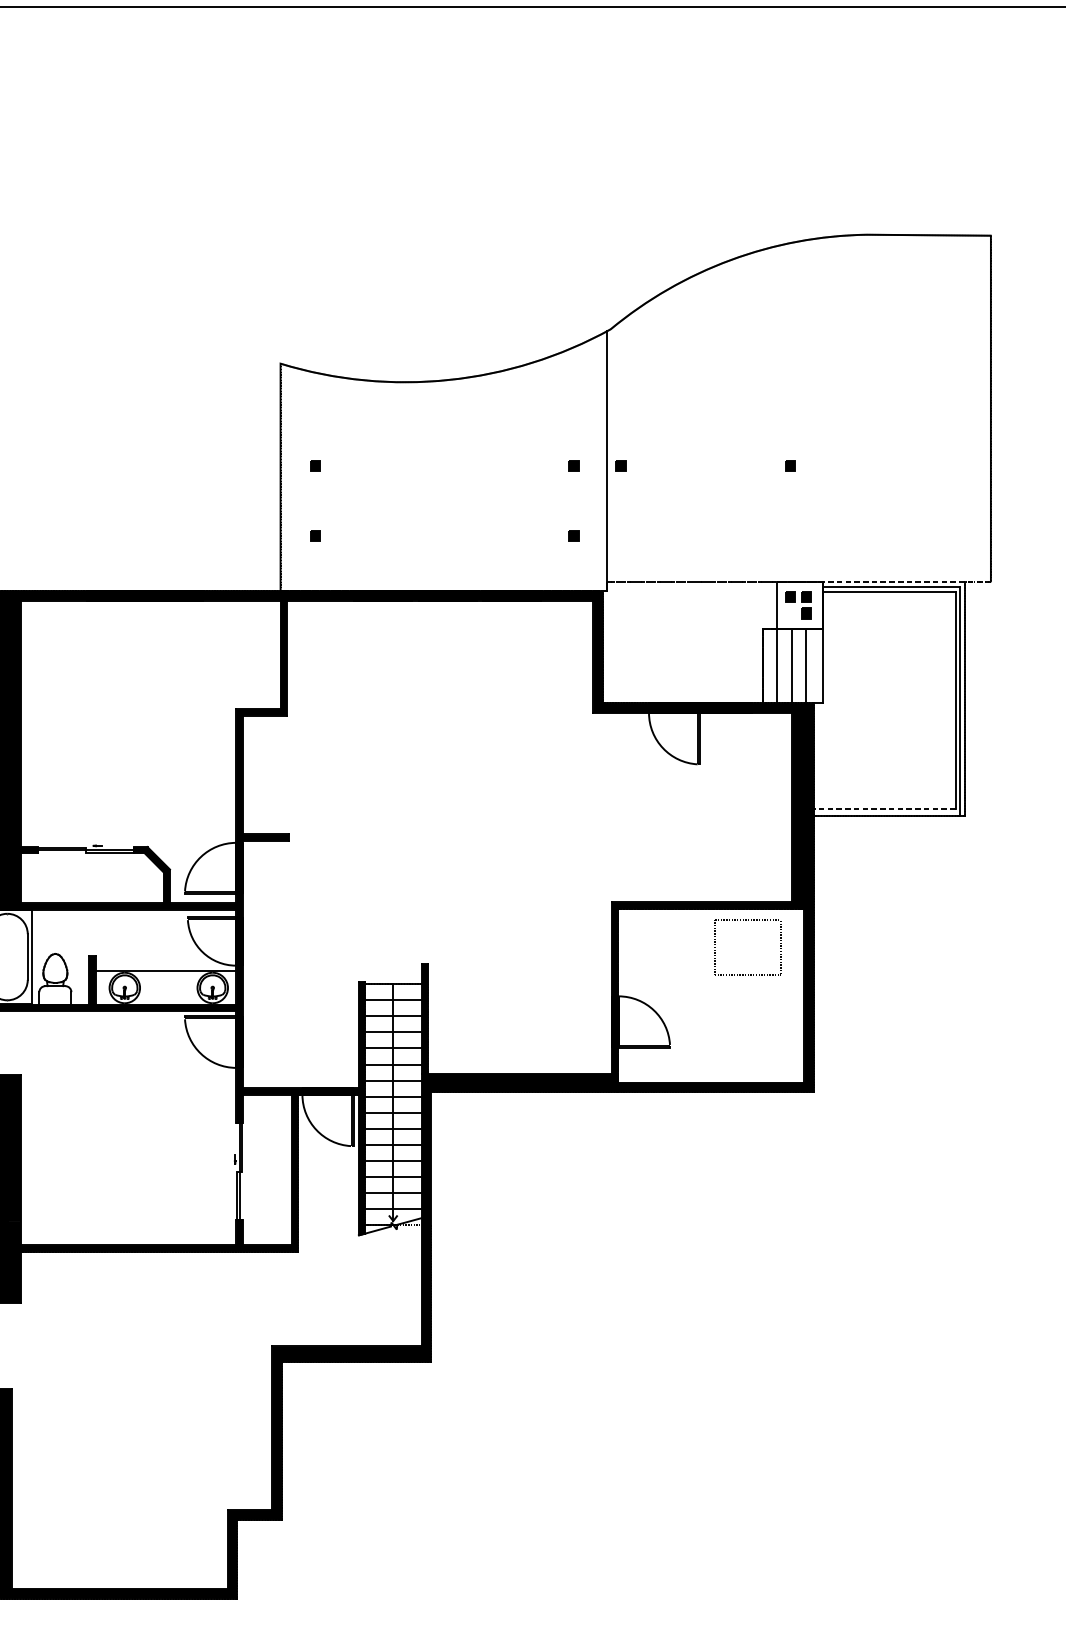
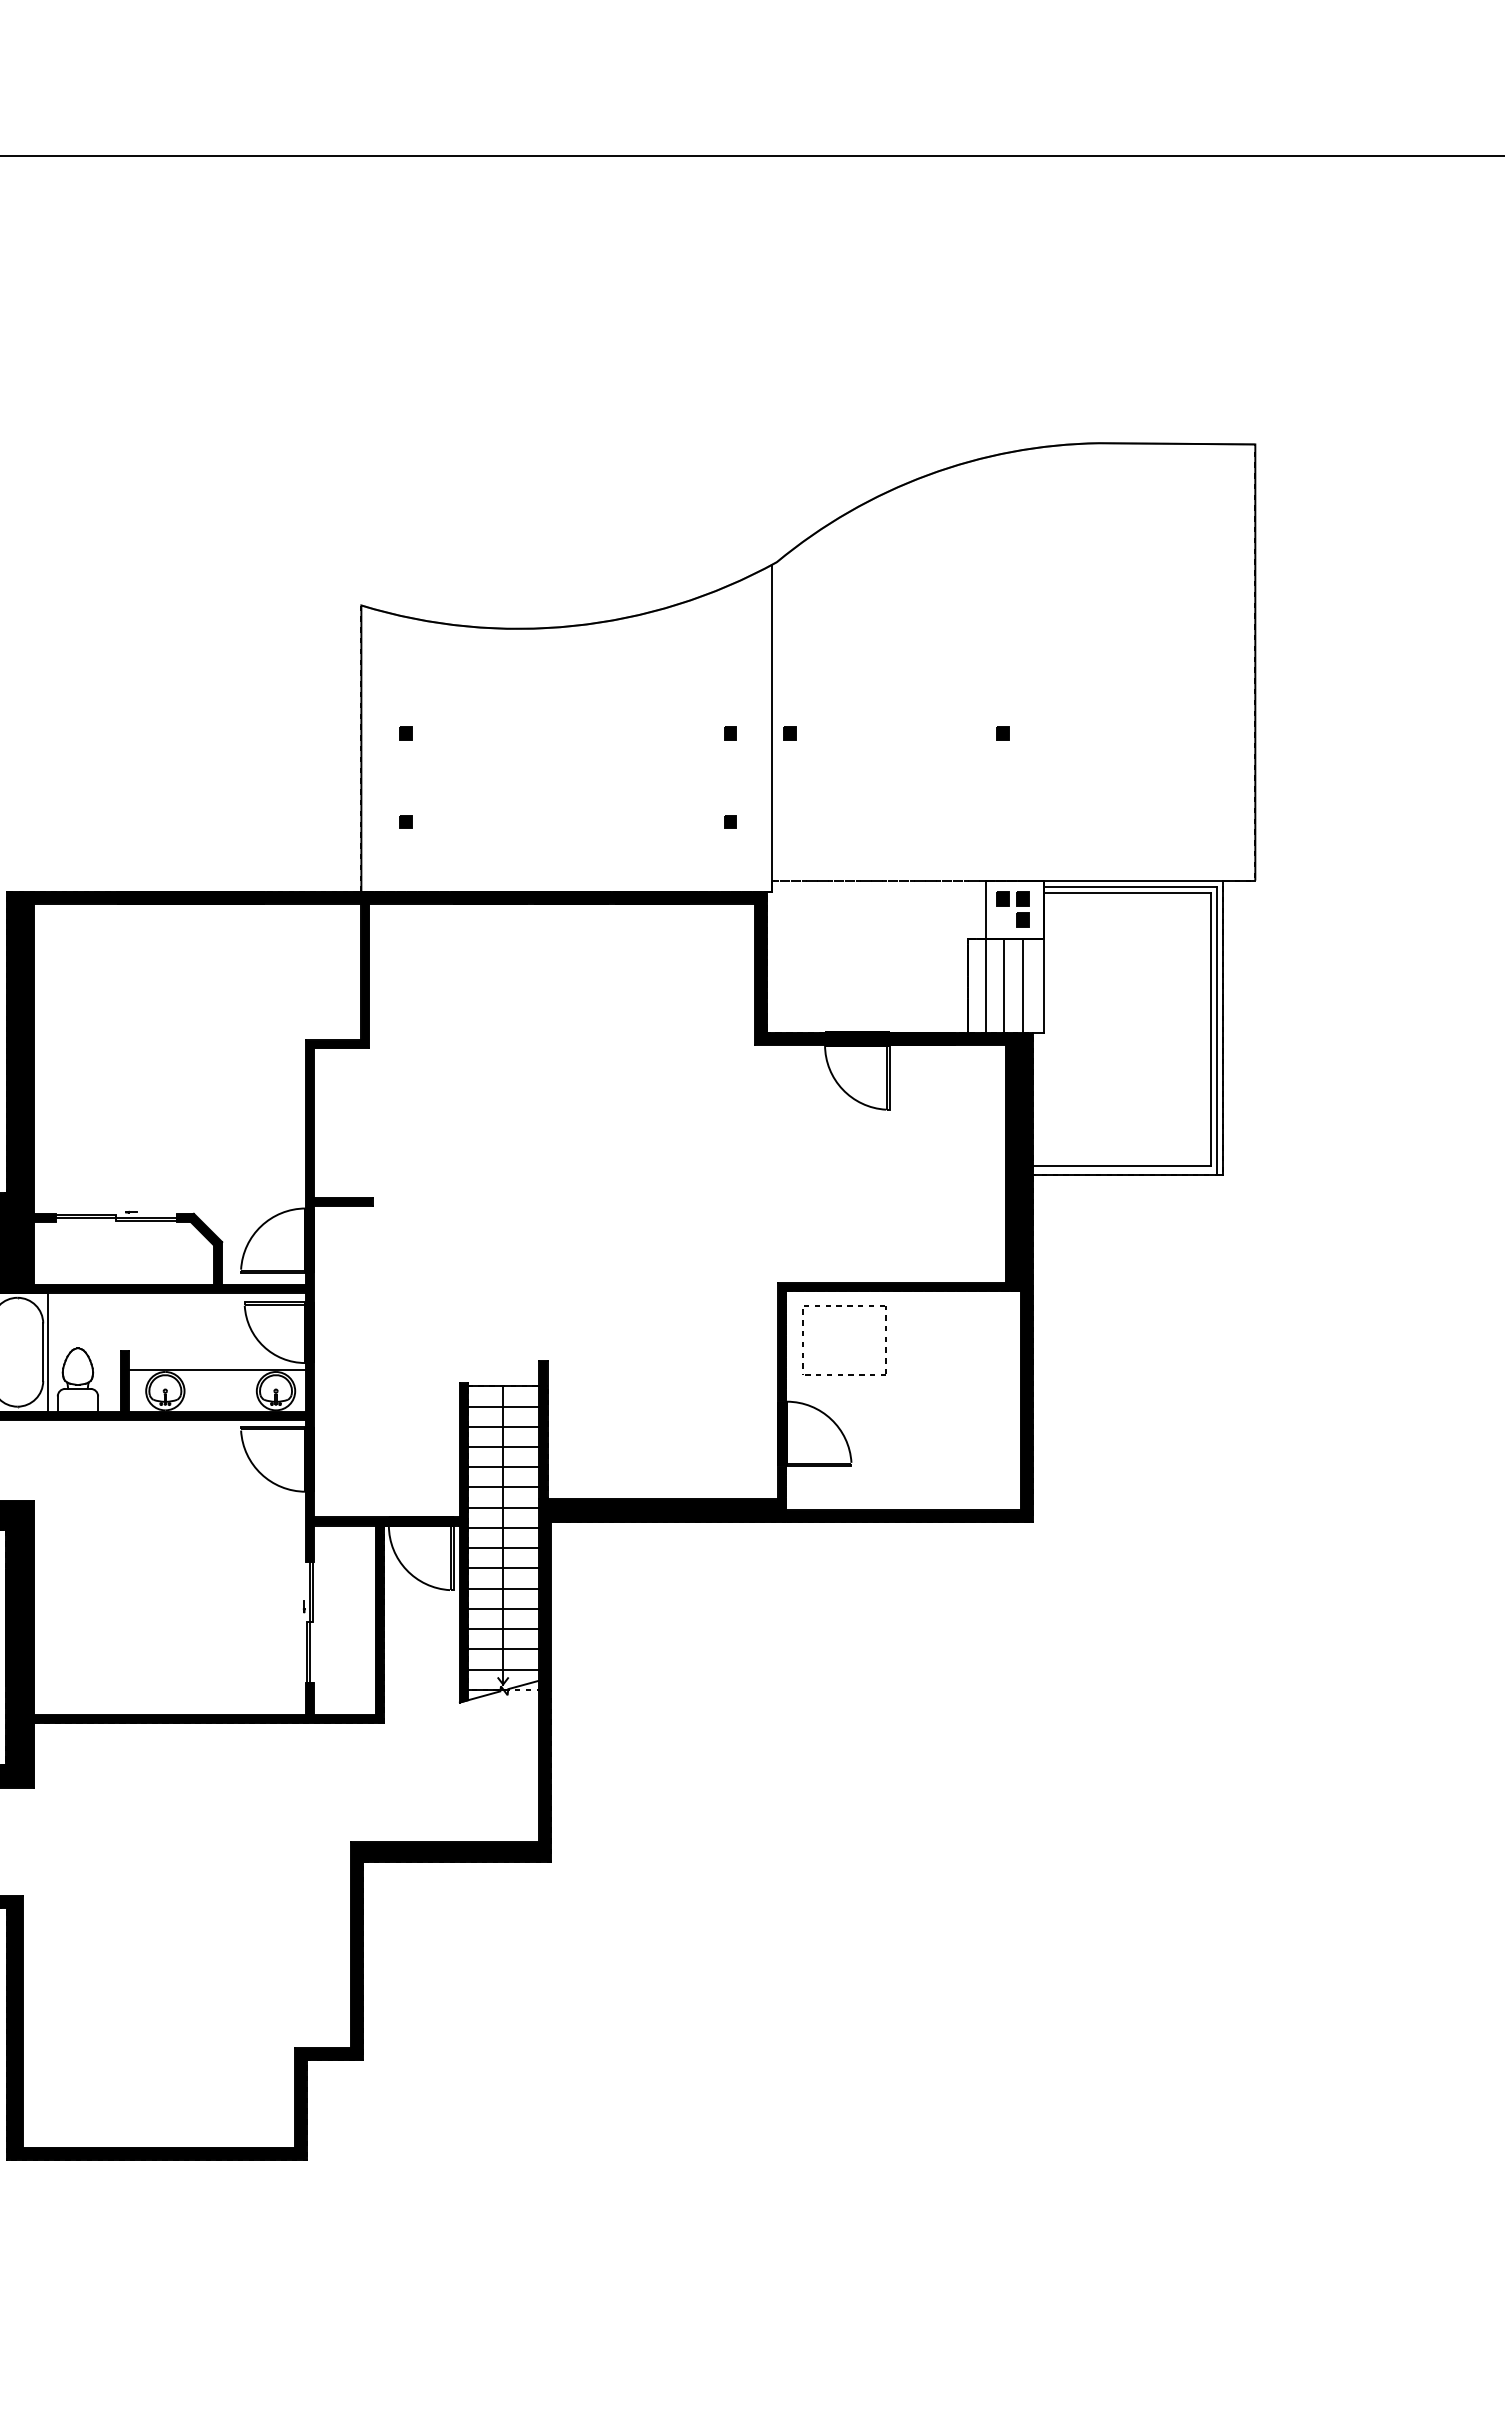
line: (906, 582) -> (1149, 880), dashed -> solid
line: (884, 809) -> (1121, 1166), dashed -> solid
part: (746, 974) -> (842, 1374), moved

